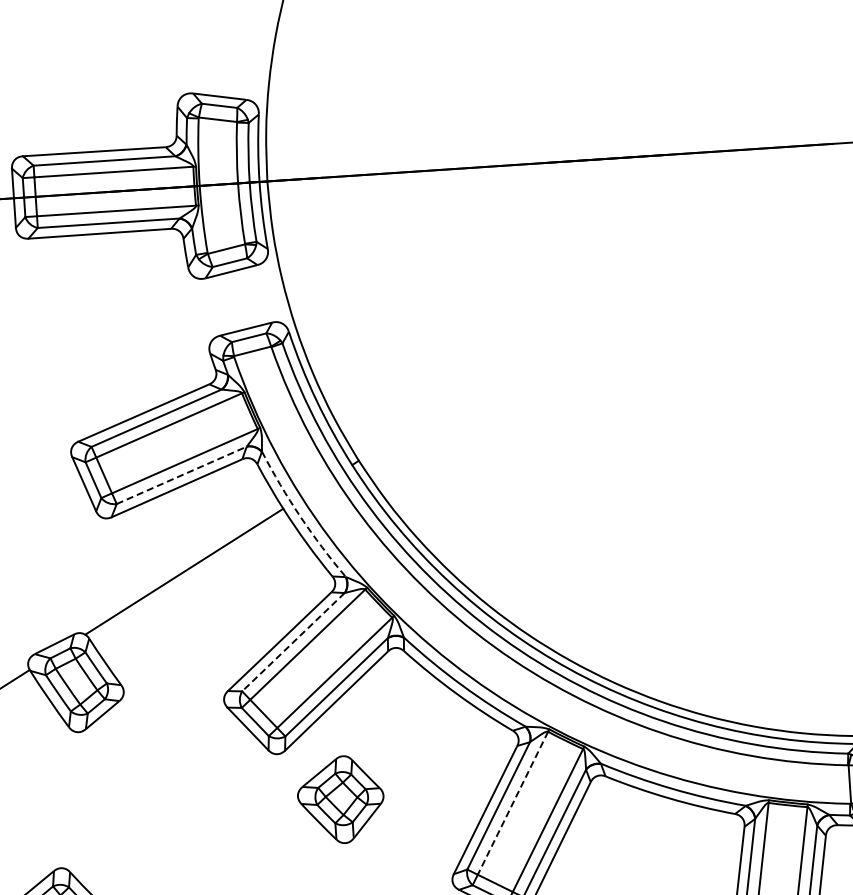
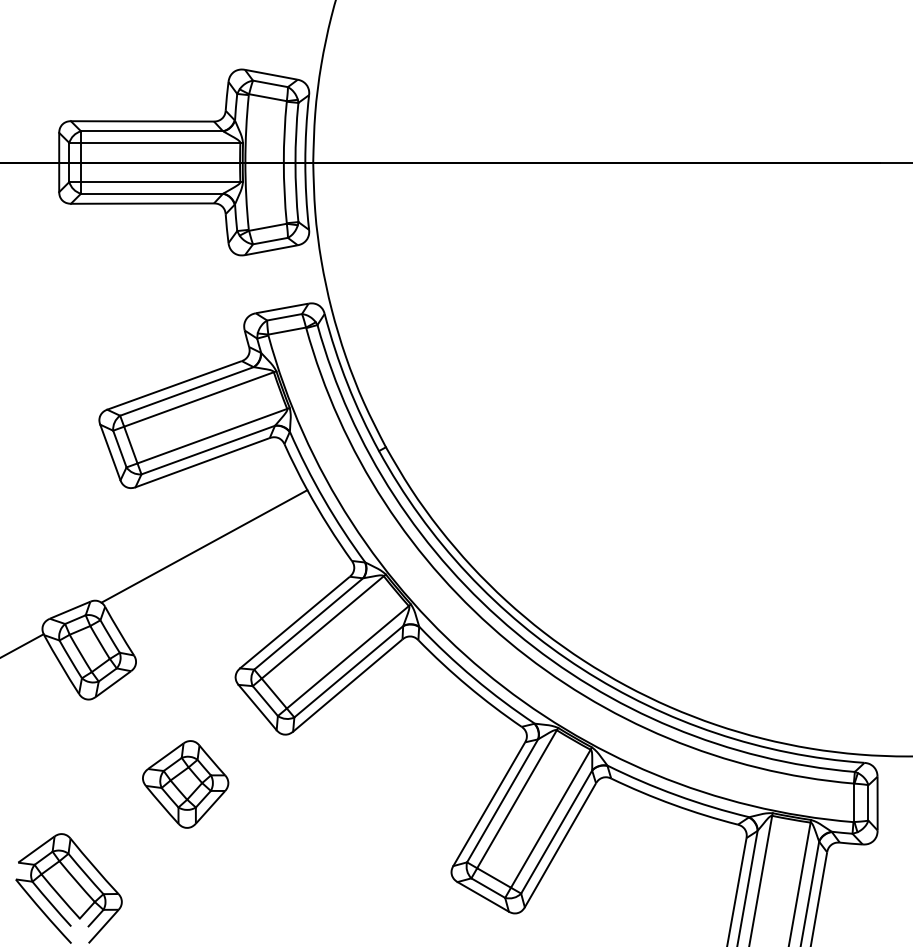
line: (181, 474) -> (208, 449), dashed -> solid
arc: (299, 517) -> (323, 499), dashed -> solid
line: (293, 642) -> (308, 624), dashed -> solid
part: (340, 799) -> (185, 784), moved
line: (513, 803) -> (517, 799), dashed -> solid

